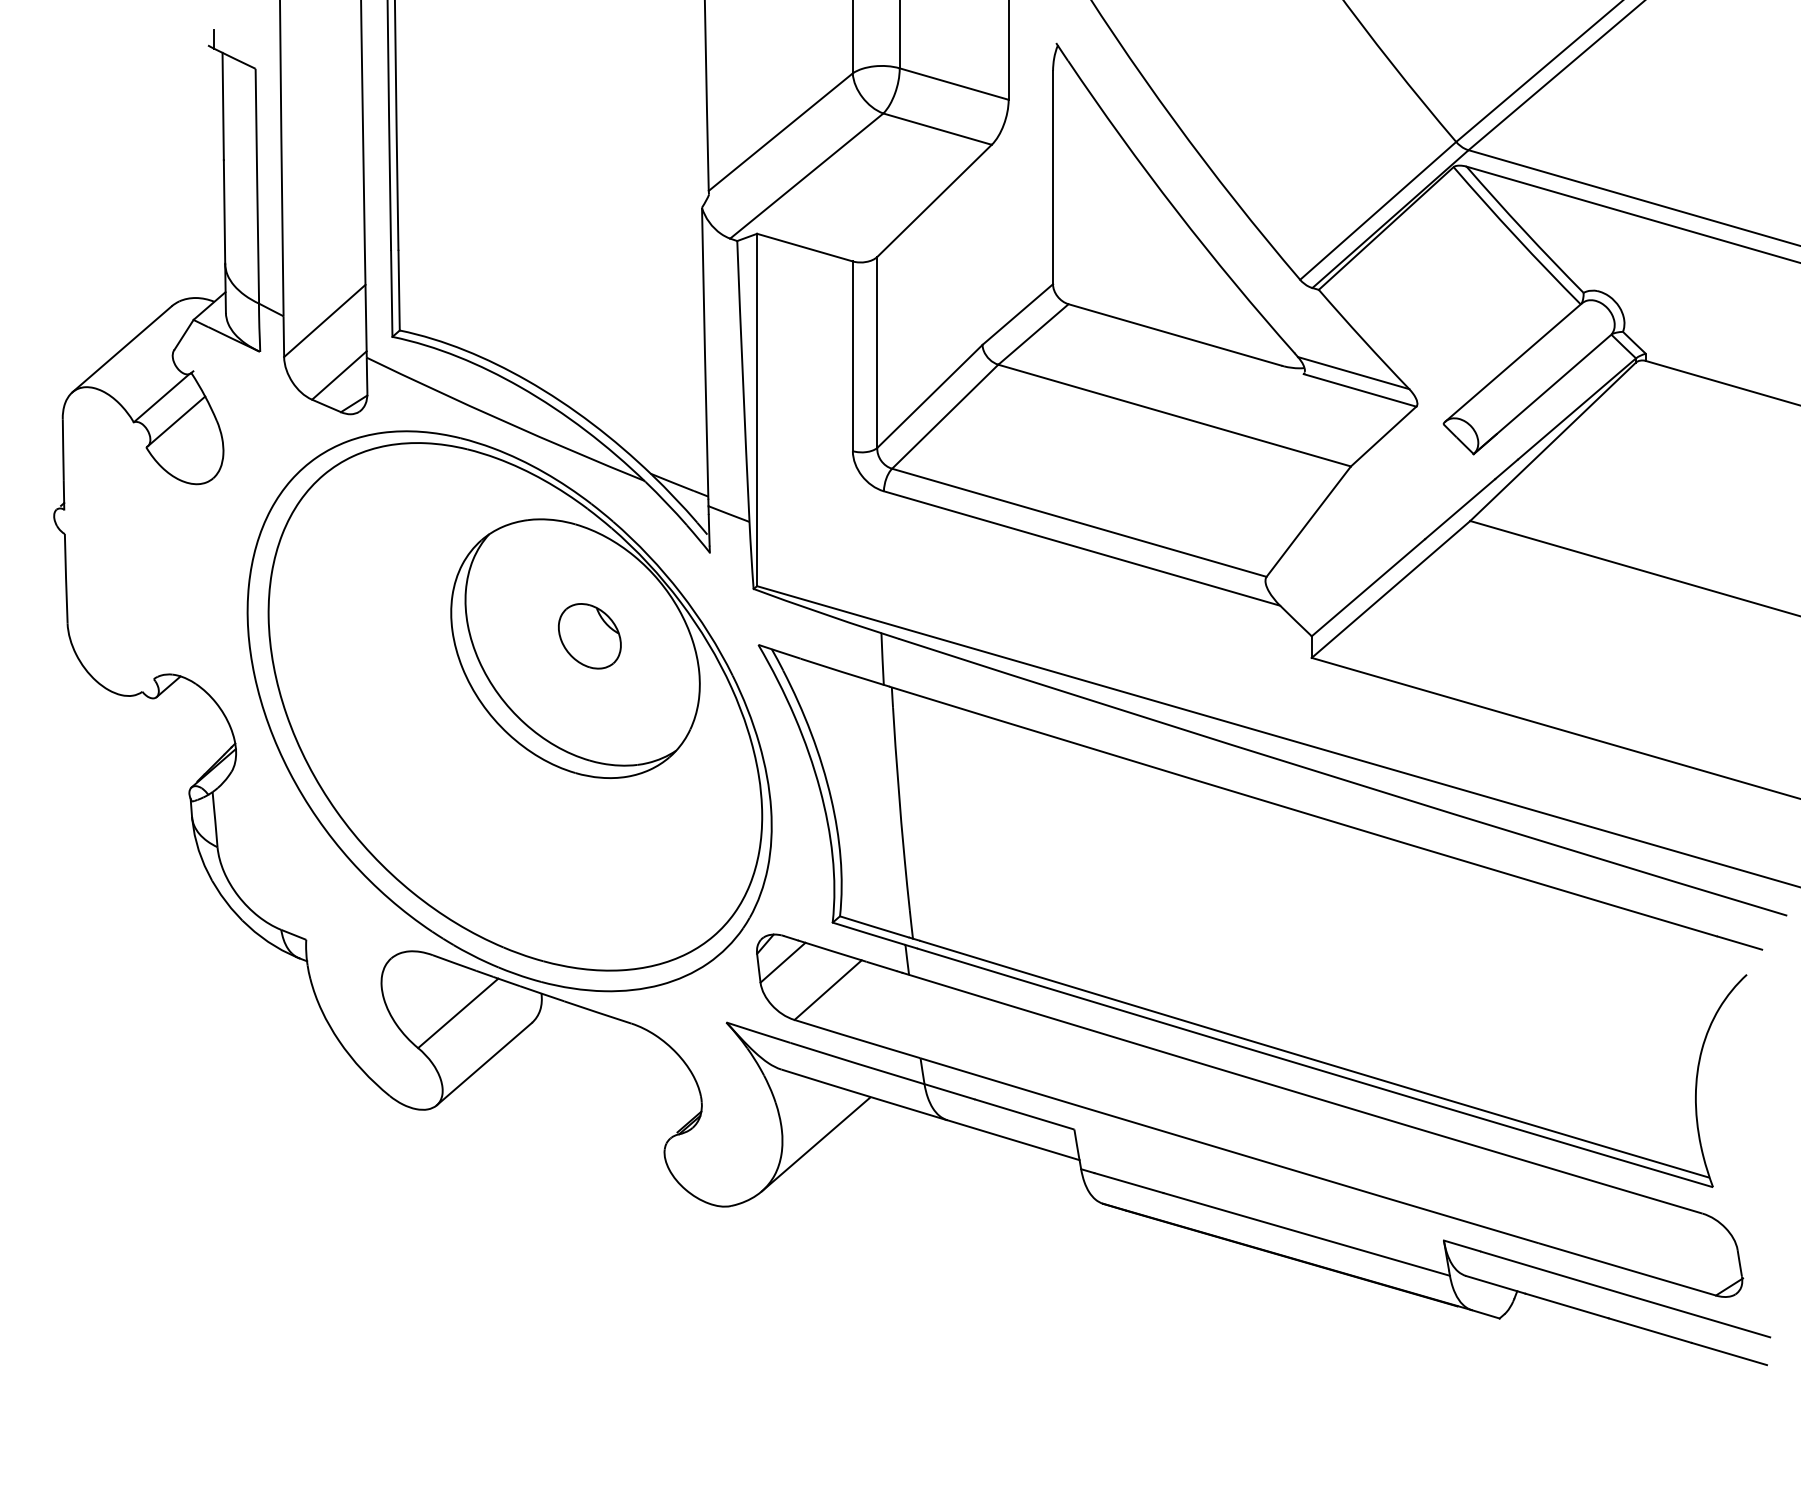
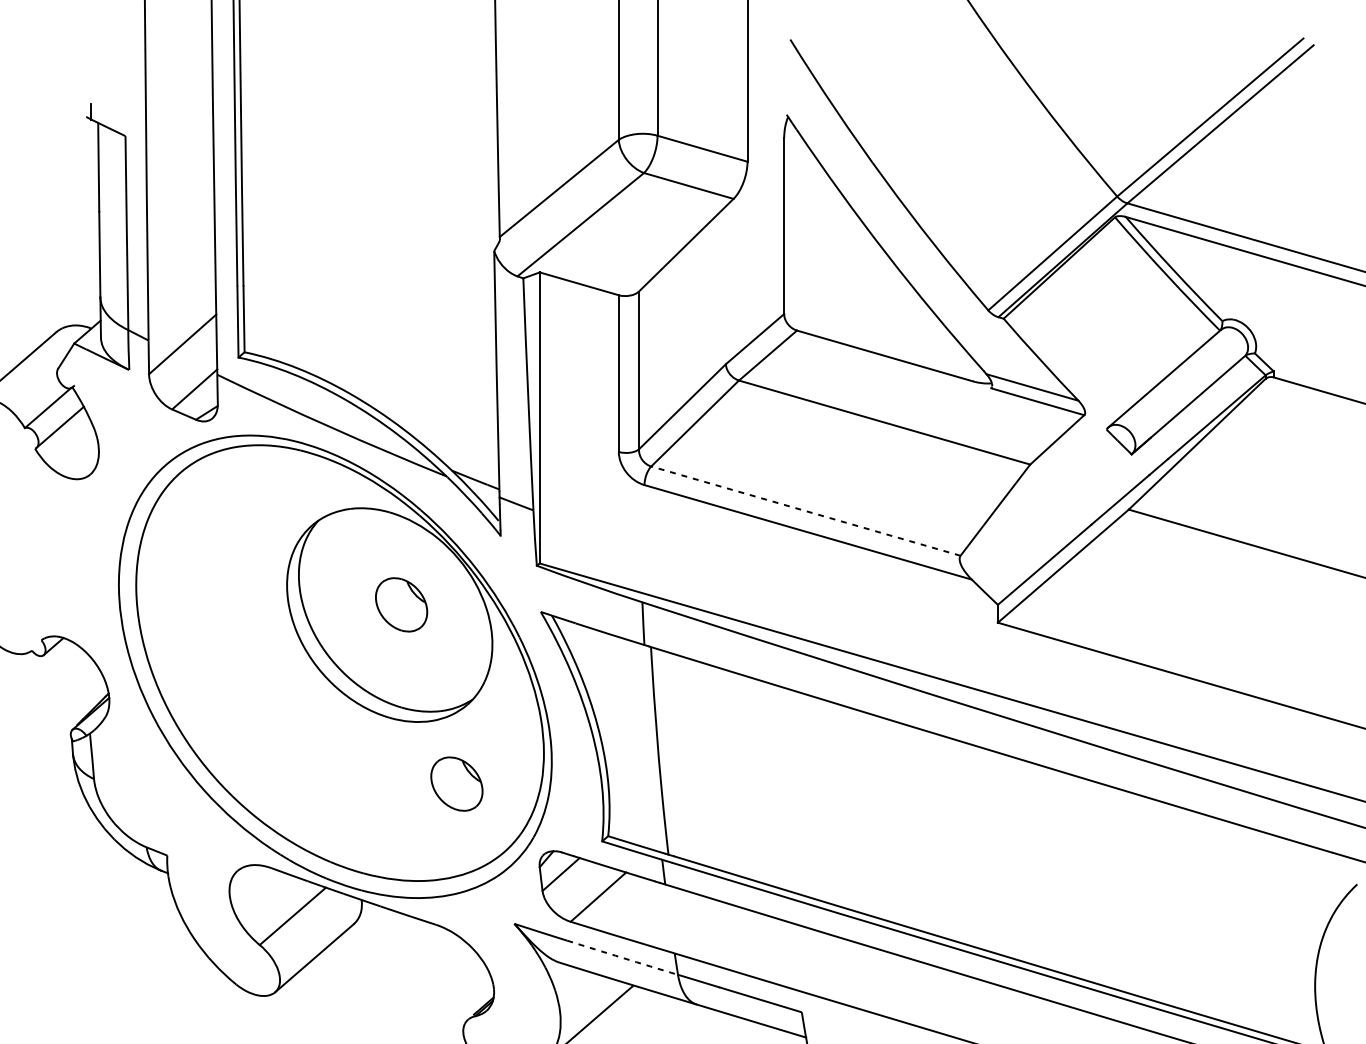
line: (1079, 522) -> (806, 510), solid -> dashed
part: (656, 853) -> (456, 784), added
arc: (857, 1063) -> (622, 957), solid -> dashed

